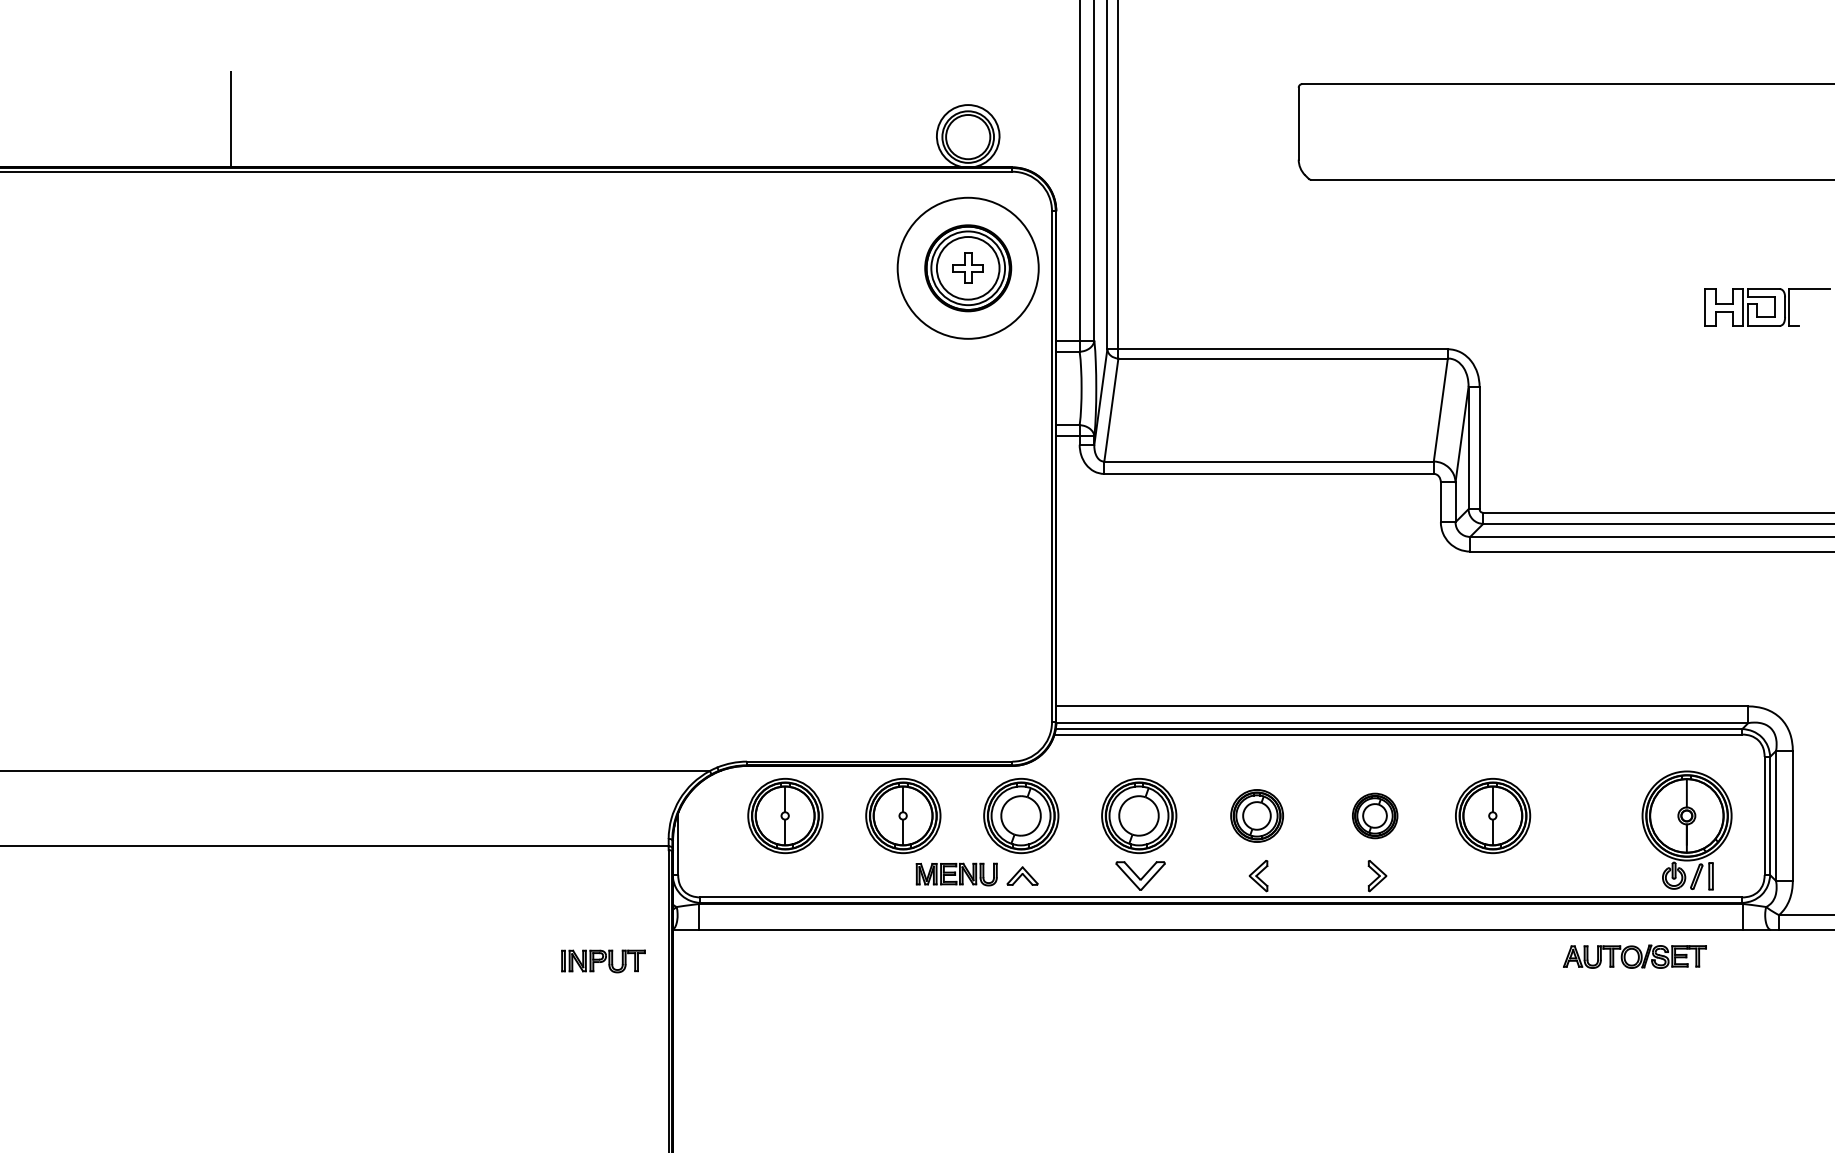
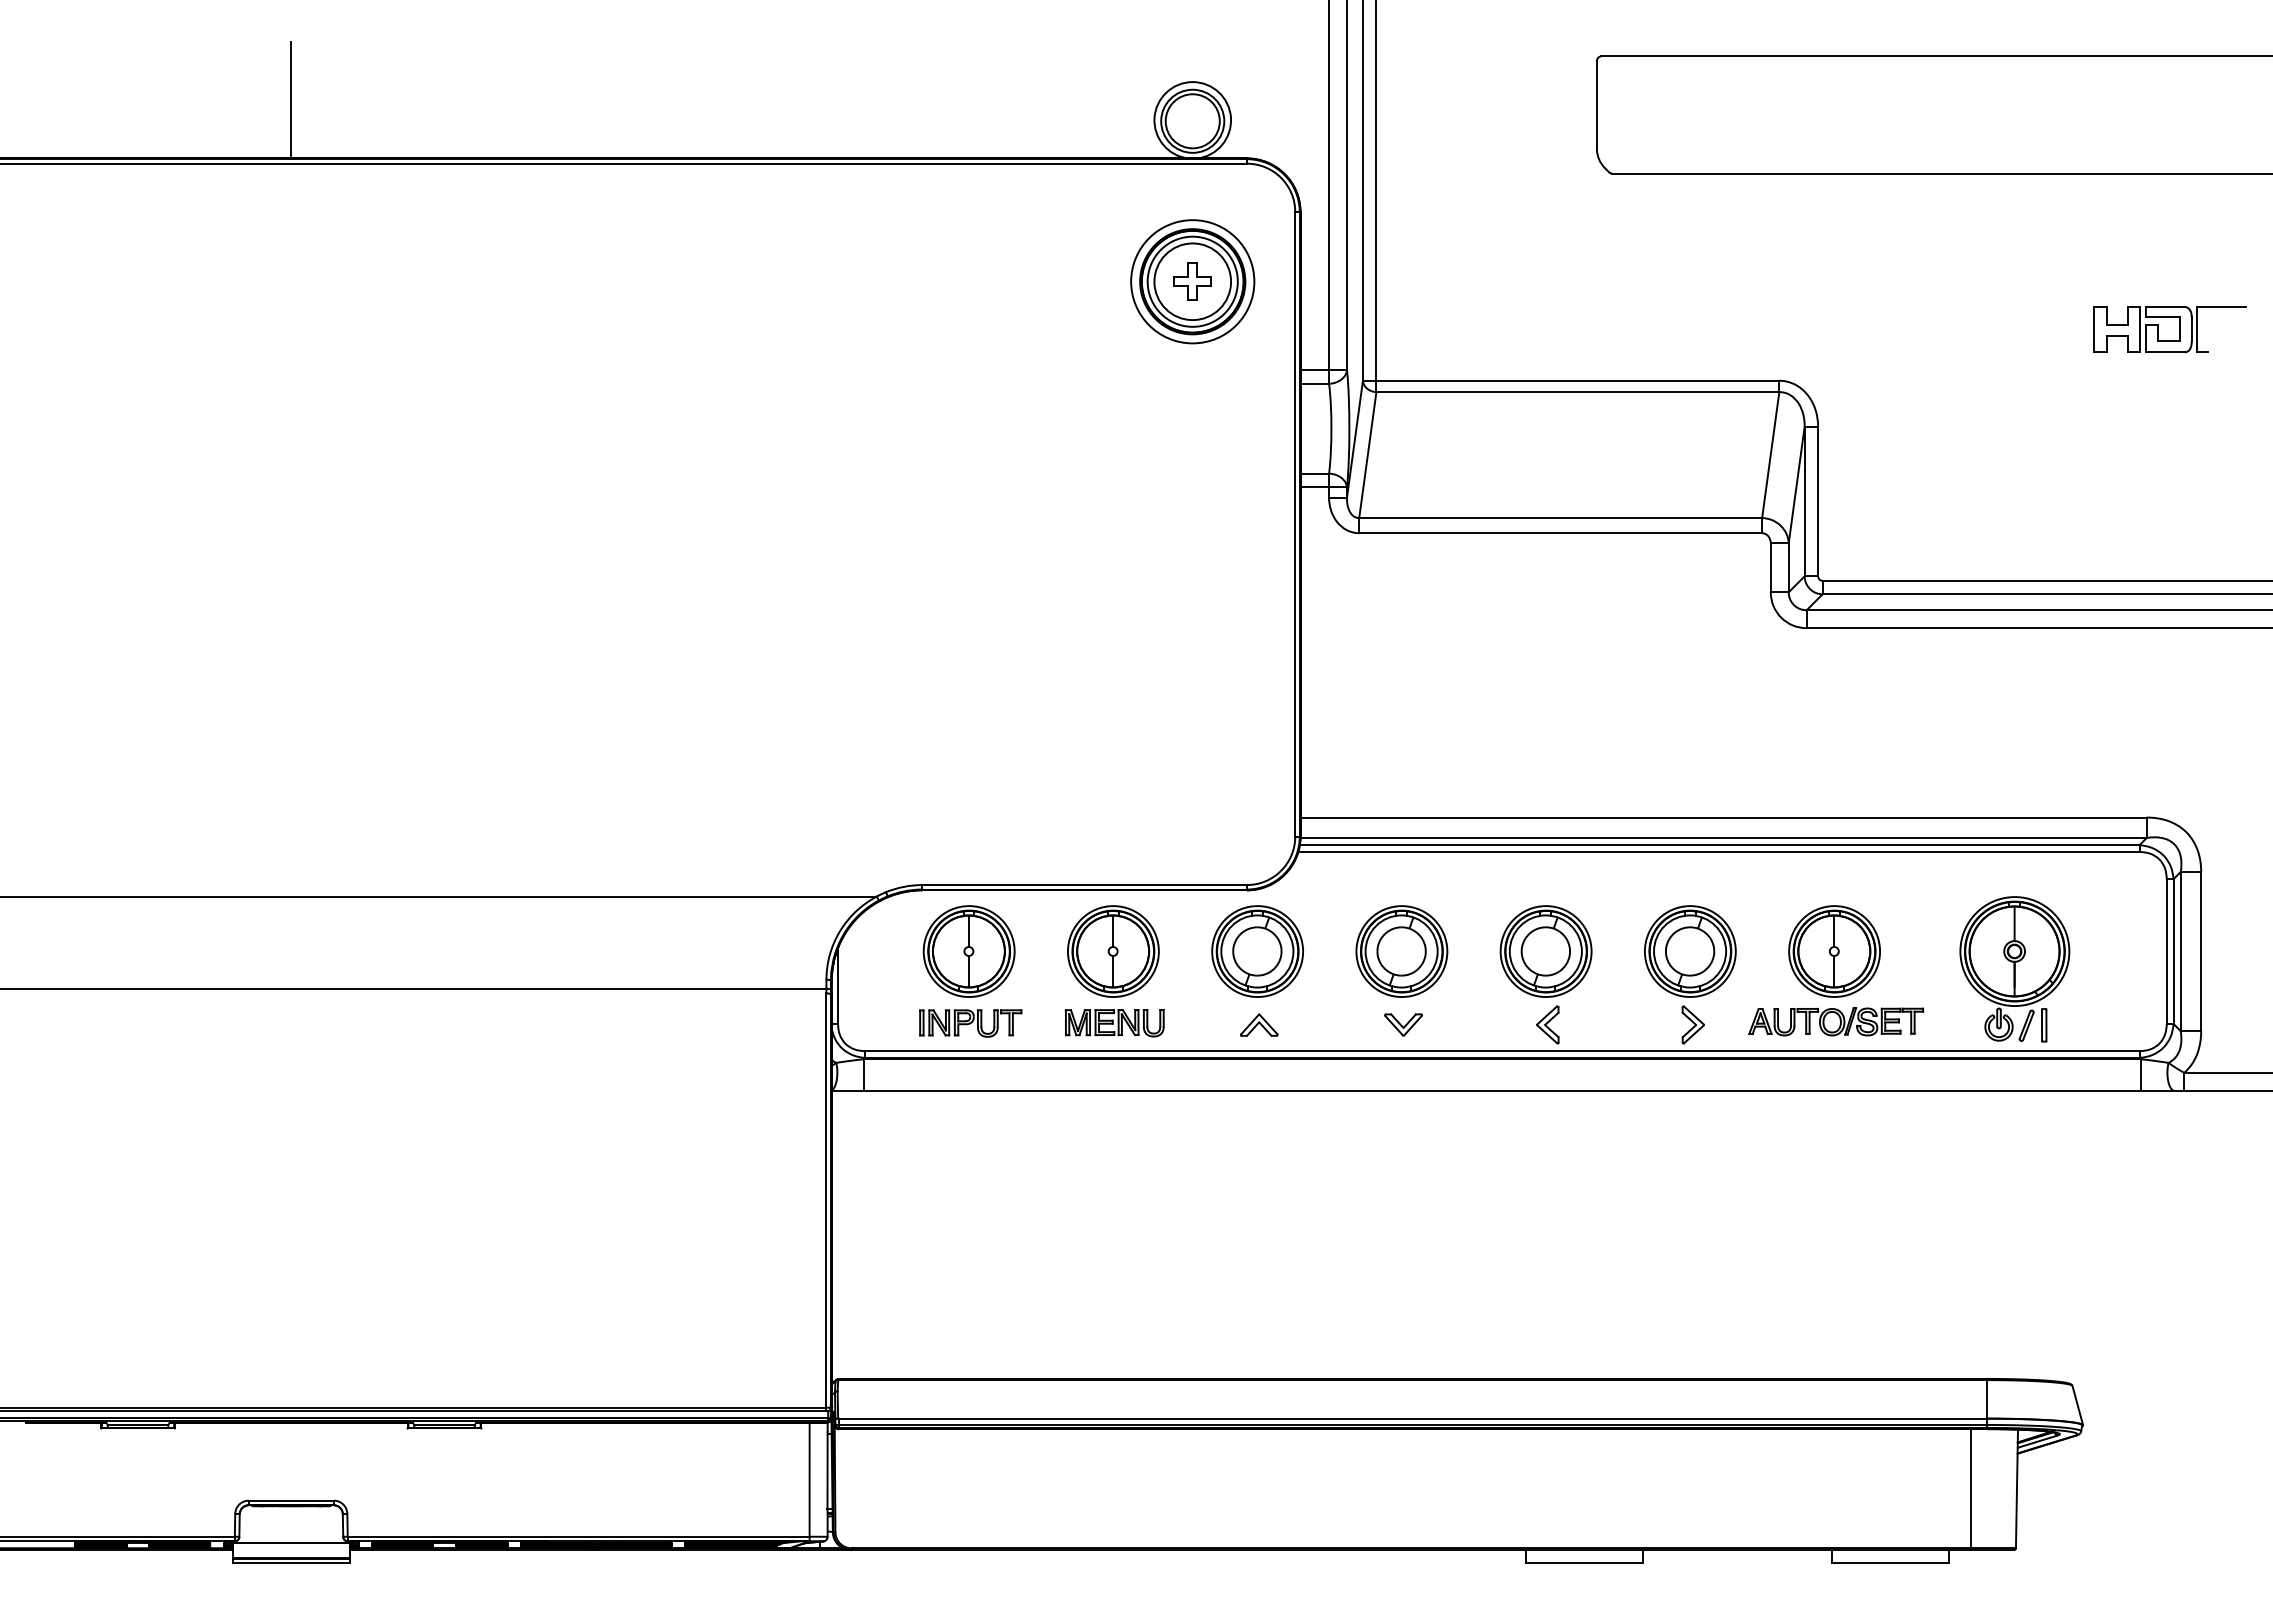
circle: (968, 268) -> (1192, 281), size x0.71
part: (1256, 815) -> (1545, 951), size x1.43
part: (1375, 815) -> (1690, 951), size x1.67
part: (1686, 830) -> (2014, 969), moved
part: (956, 874) -> (1114, 1023), moved
part: (1140, 875) -> (1403, 1024), size x0.62
part: (1634, 956) -> (1835, 1021), moved
part: (603, 961) -> (970, 1023), moved

